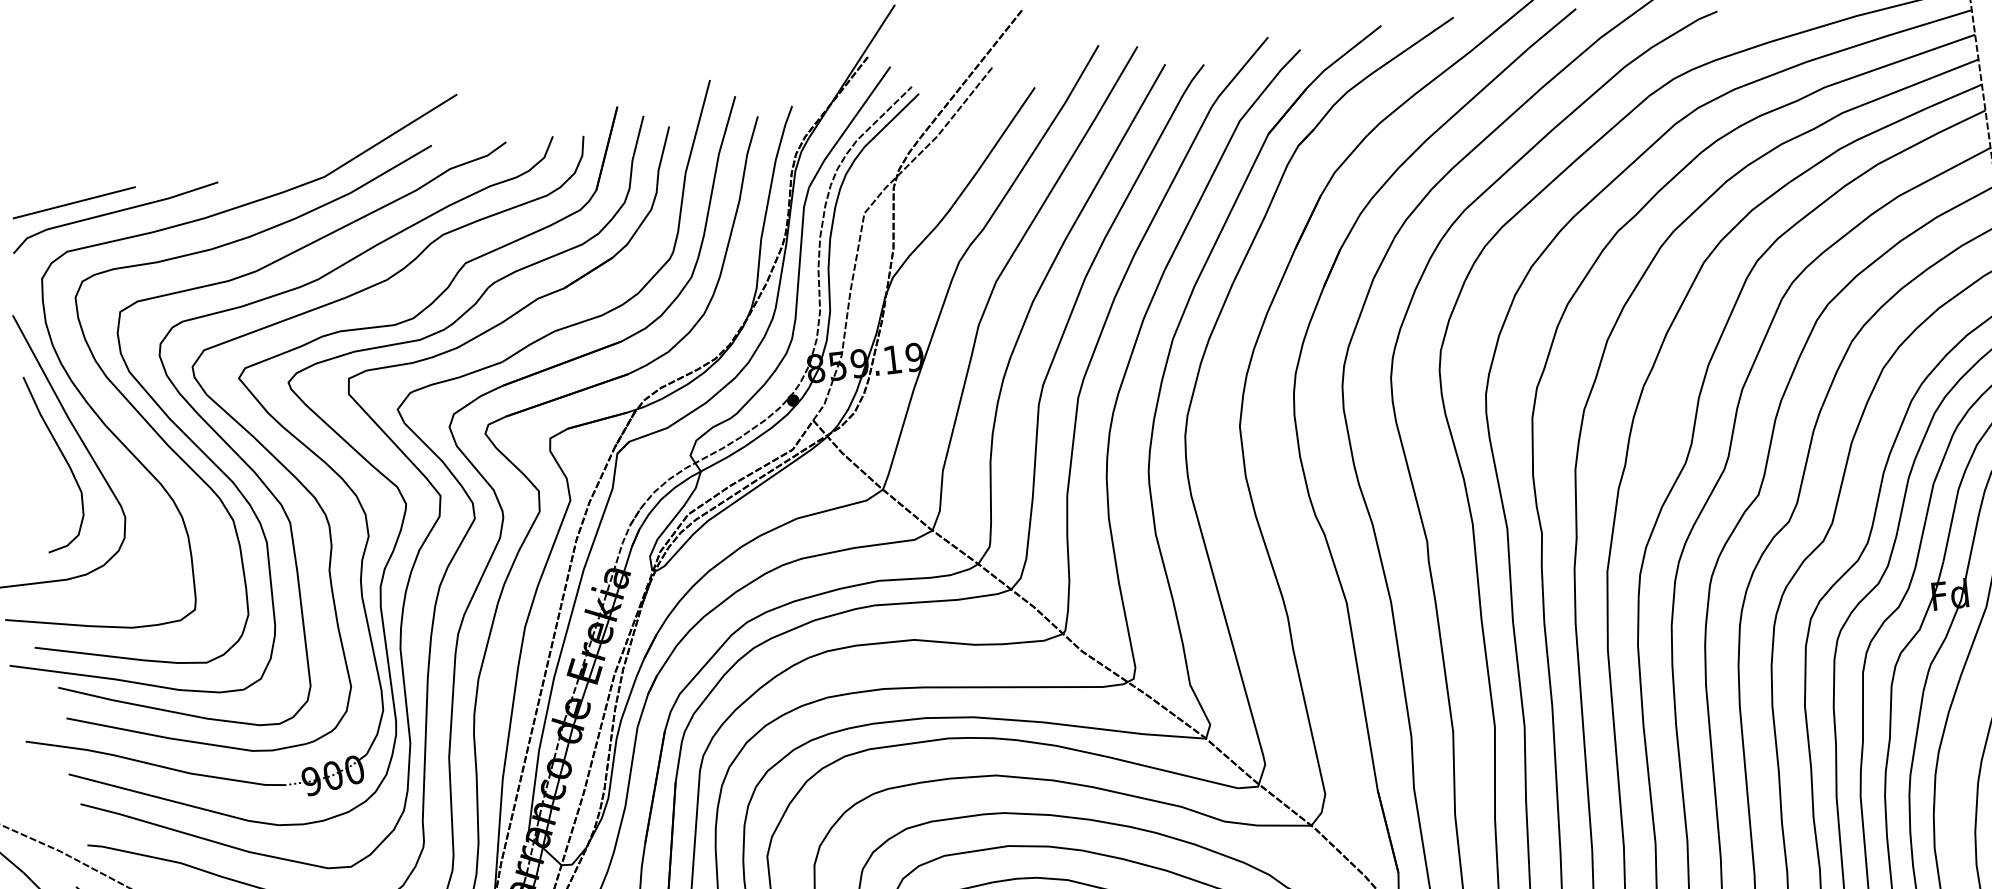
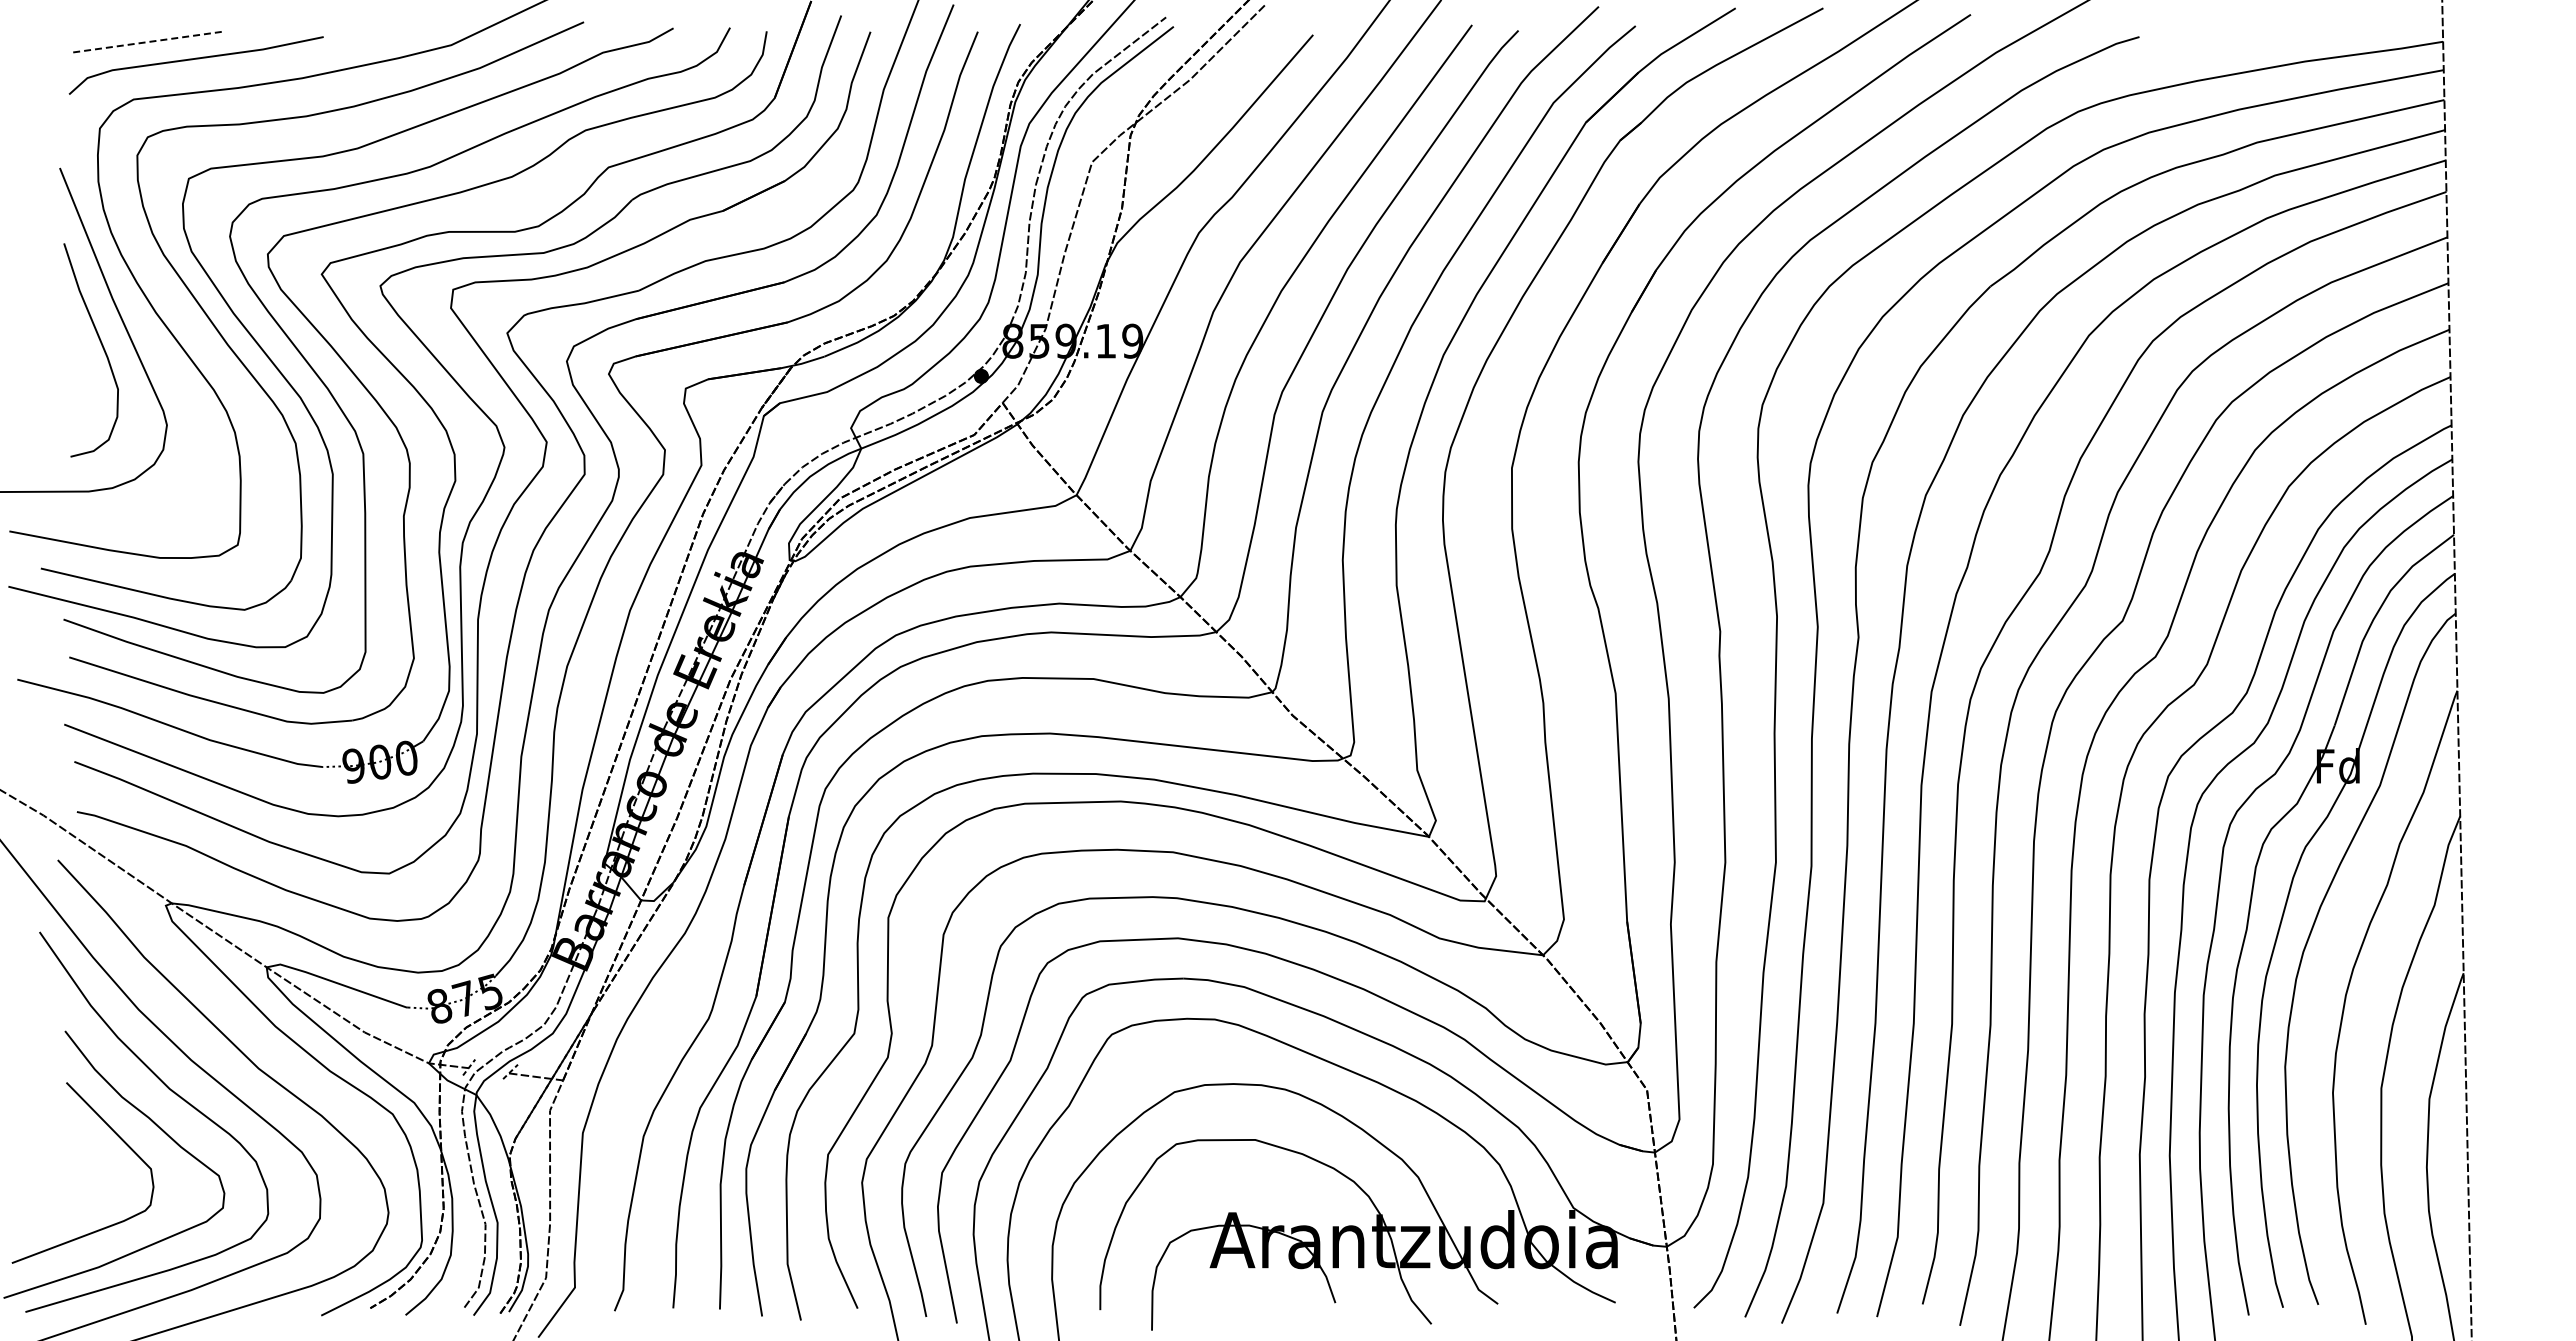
line: (74, 202) -> (149, 41), solid -> dashed

